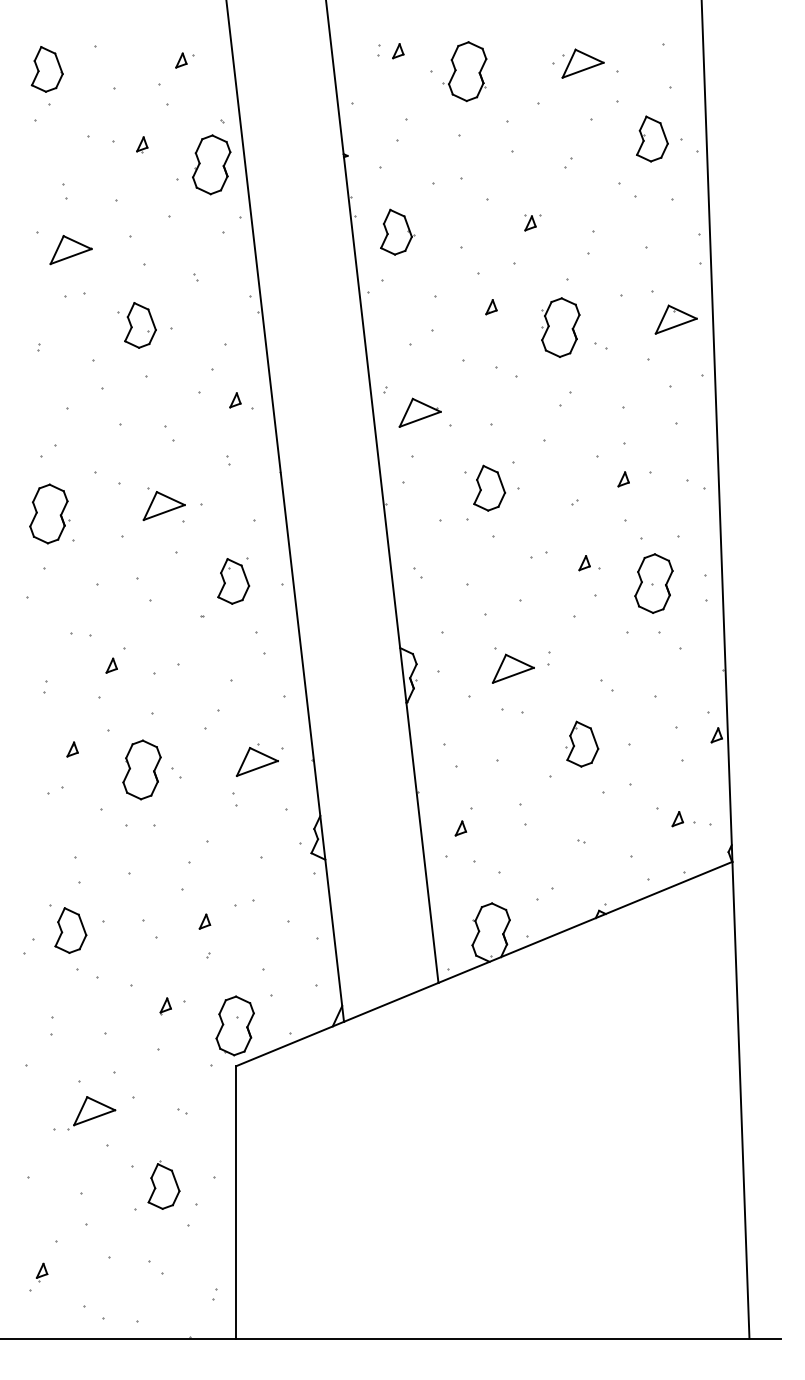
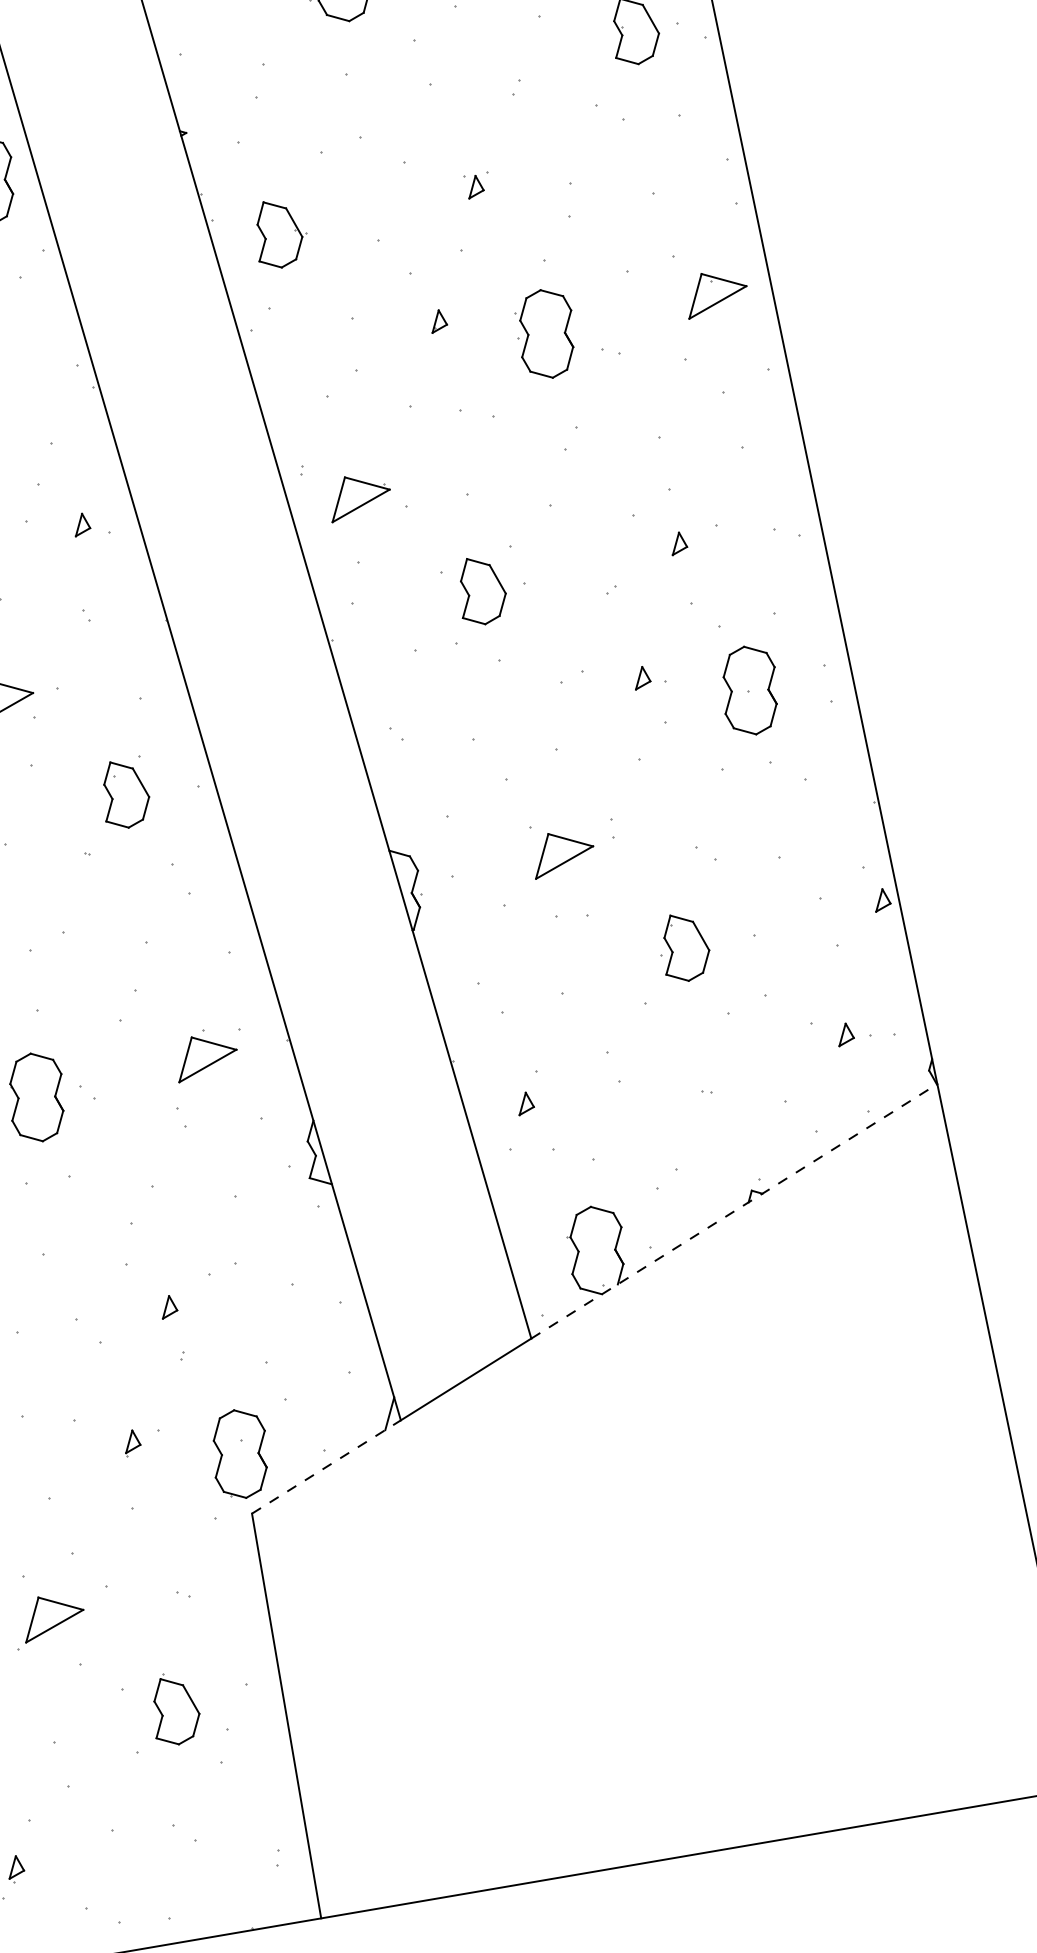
line: (585, 922) -> (734, 1211), solid -> dashed
line: (290, 1043) -> (326, 1466), solid -> dashed

